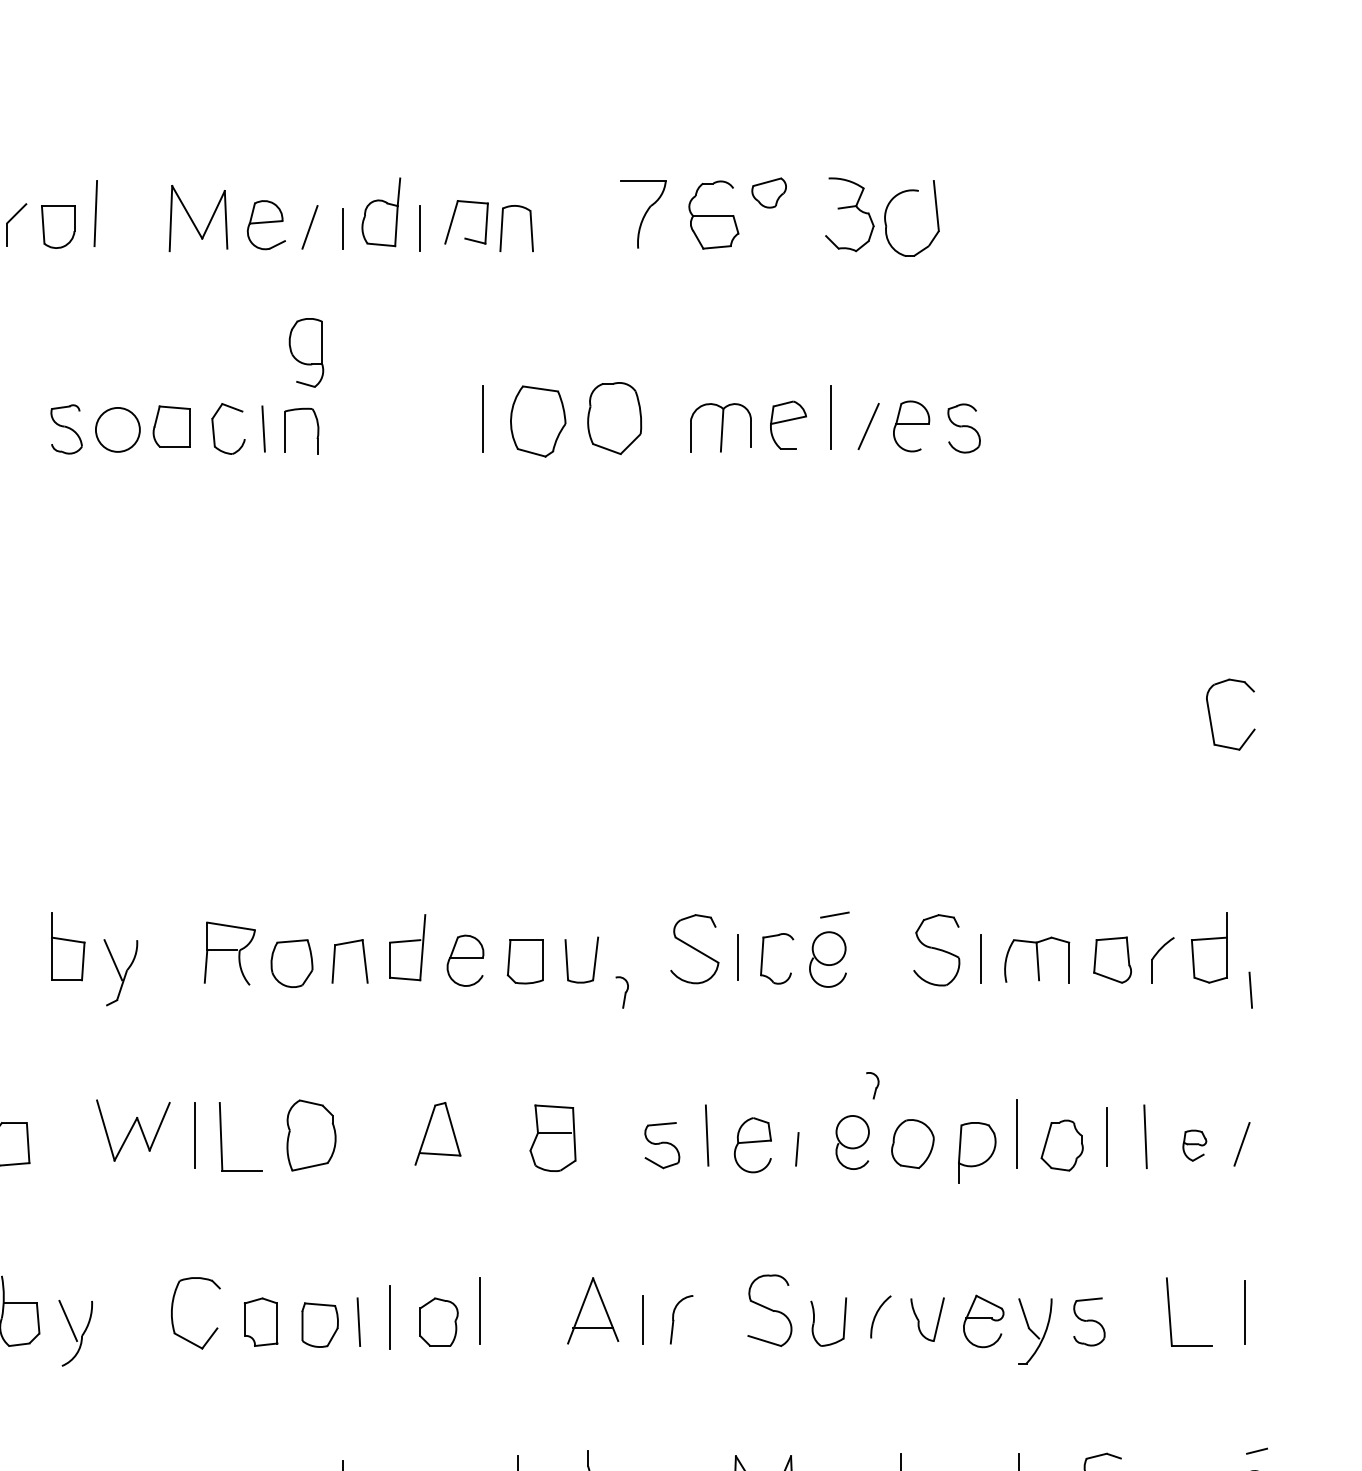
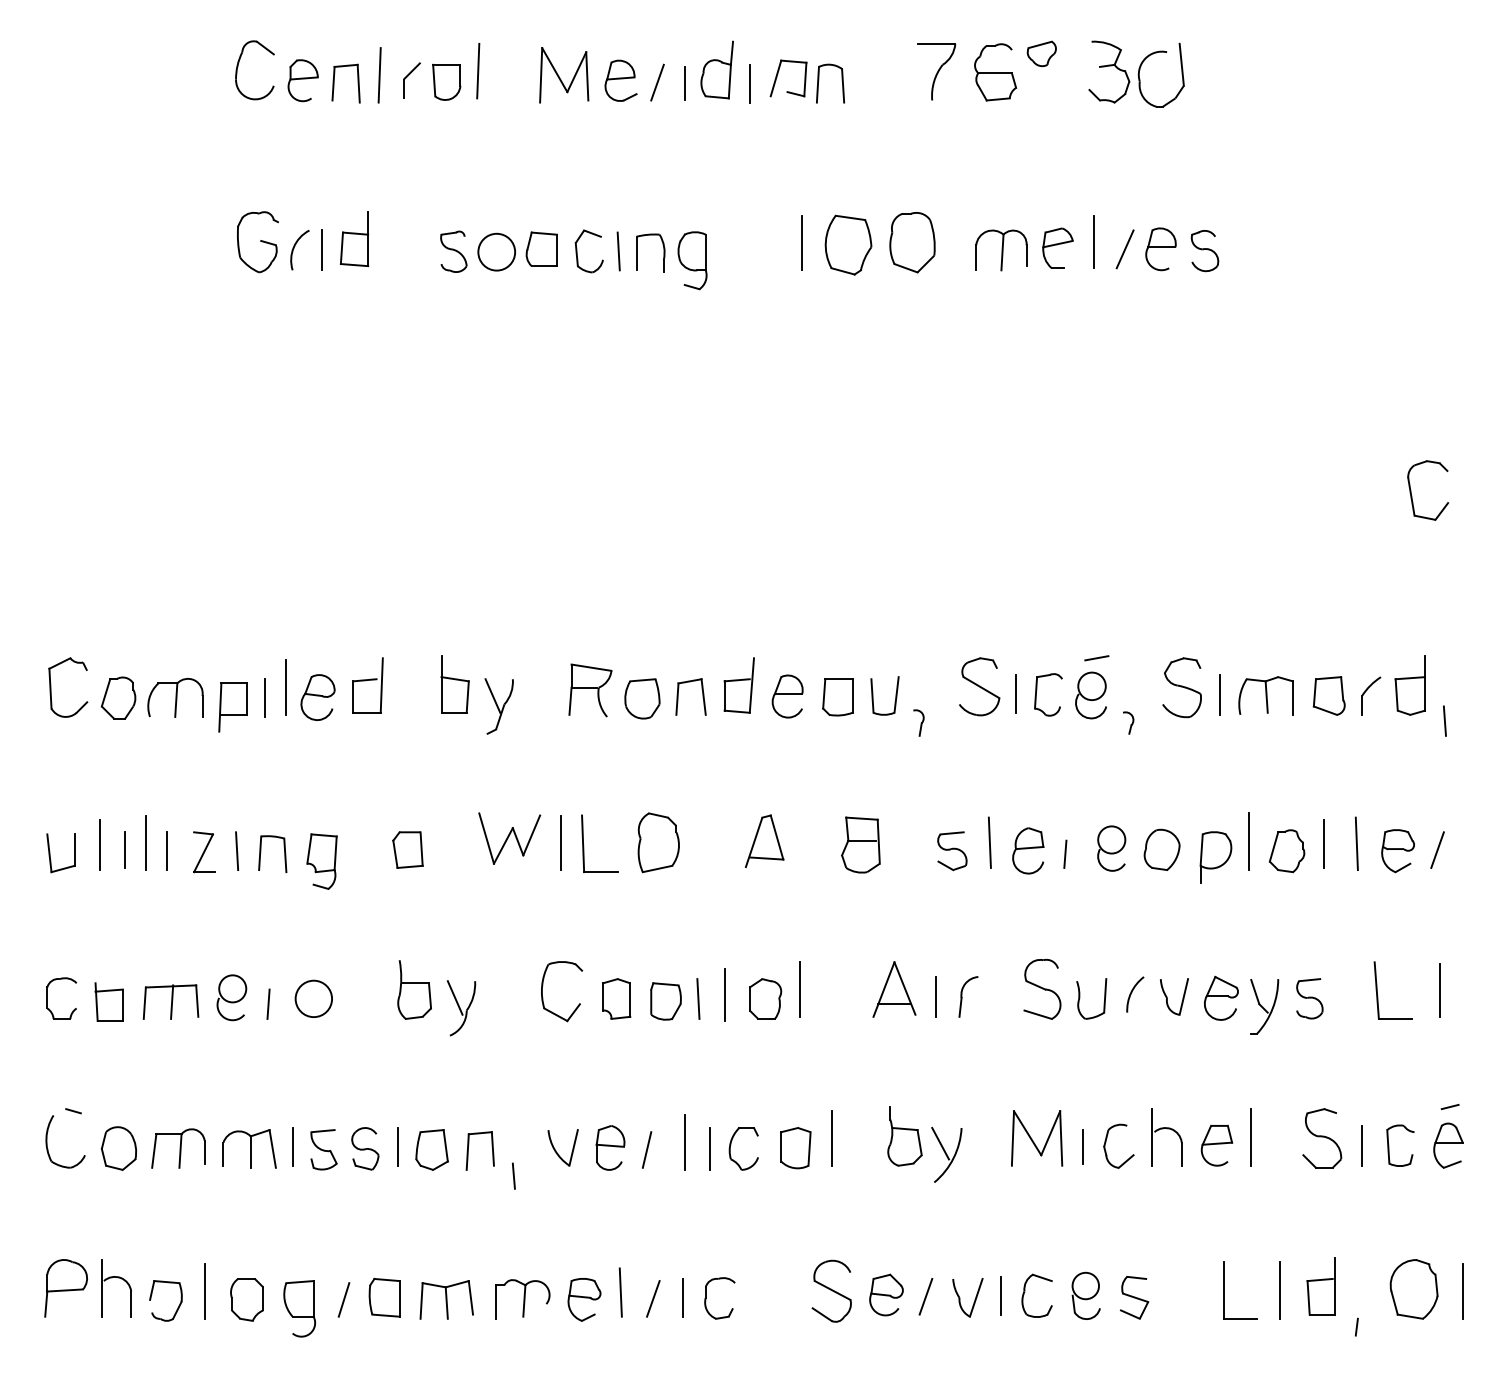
part: (306, 352) -> (692, 260), moved
part: (872, 1085) -> (1128, 722), moved
part: (1194, 1145) -> (1397, 851), size x1.67

